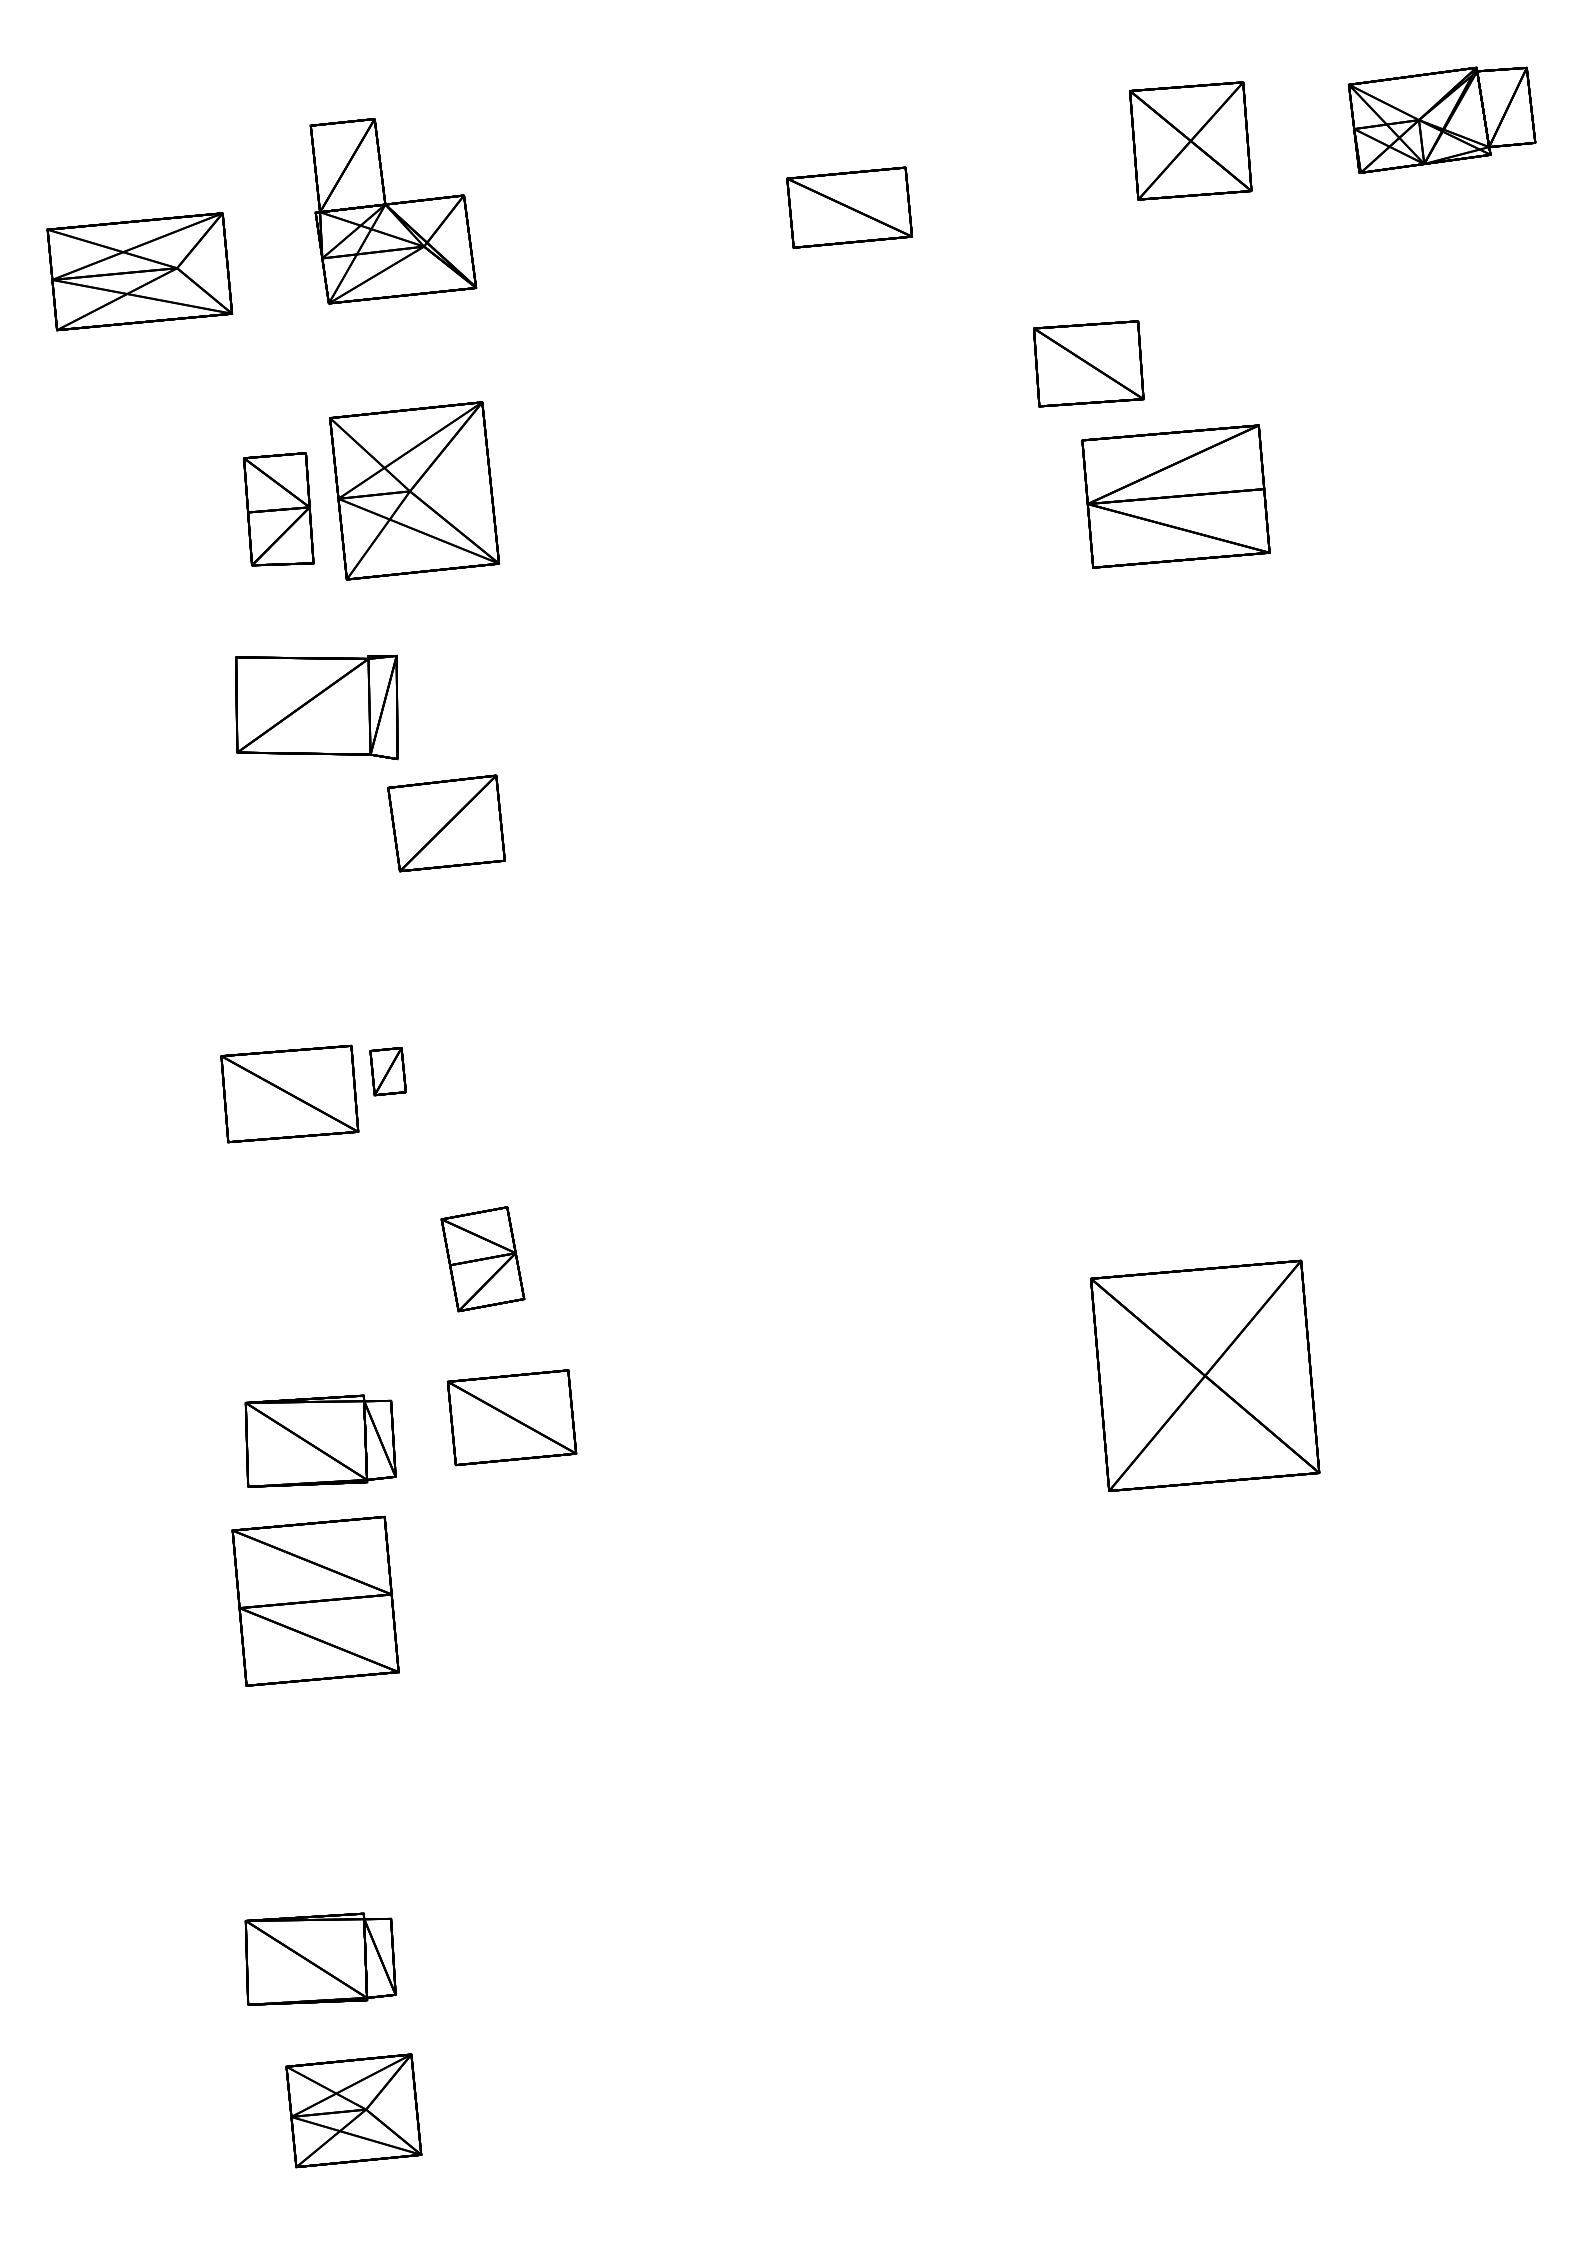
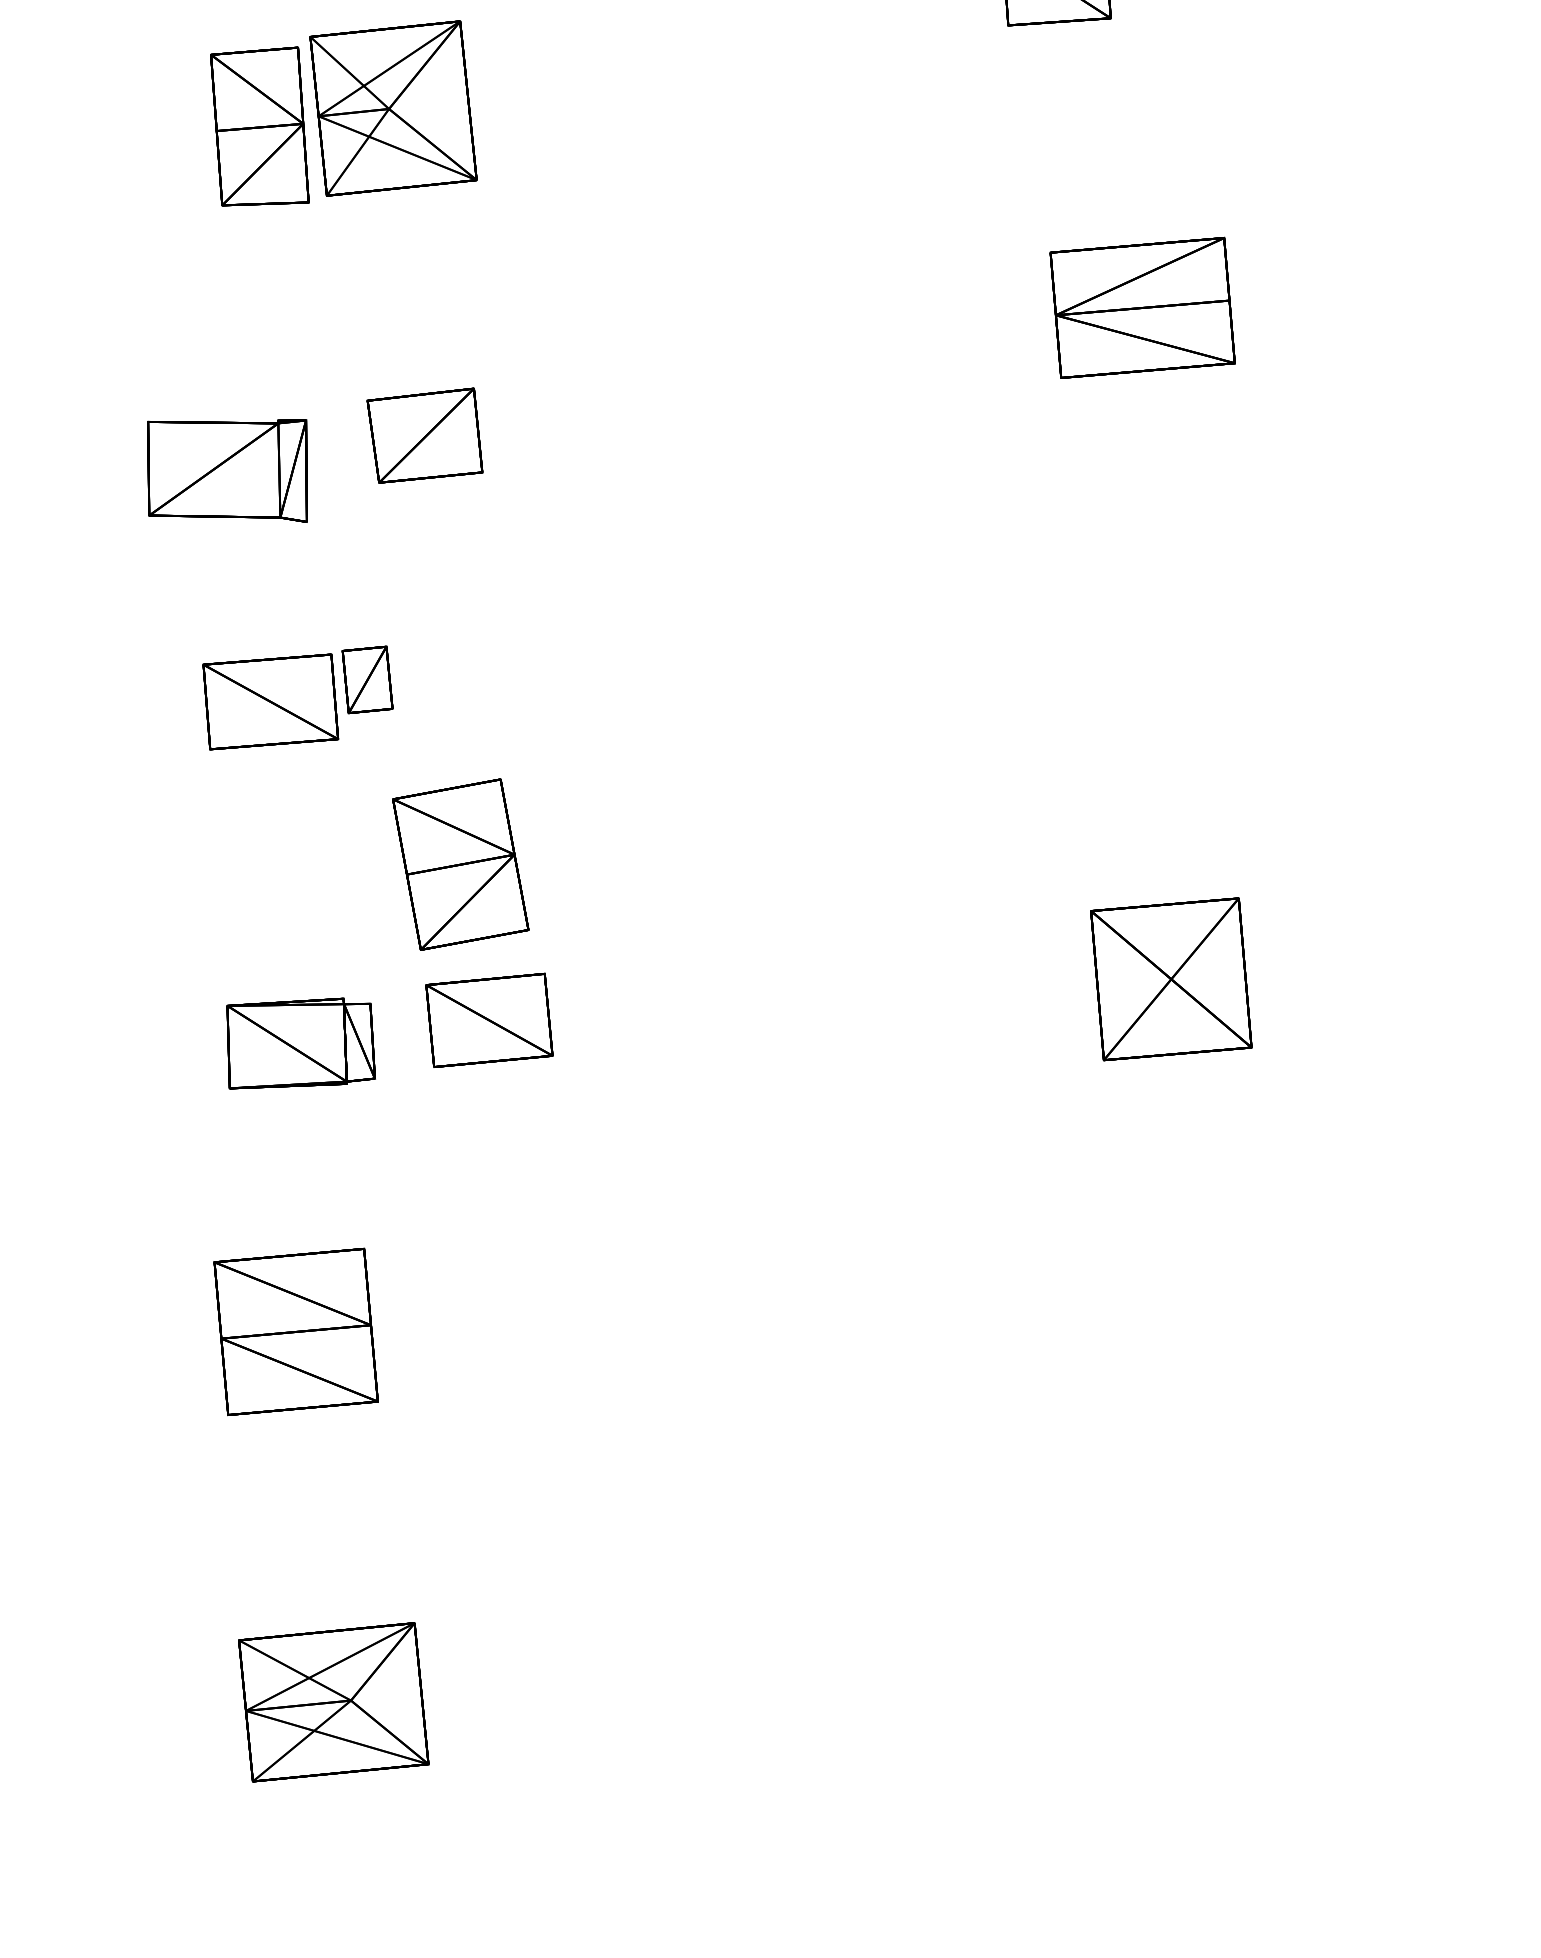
part: (1175, 496) -> (1142, 307), moved
part: (278, 509) -> (259, 126), size x1.43
part: (316, 707) -> (227, 471), moved
part: (387, 1071) -> (366, 679), size x1.43
part: (482, 1258) -> (460, 863), size x1.67
part: (1204, 1375) -> (1170, 978), size x0.71
part: (315, 1600) -> (296, 1331), moved
part: (320, 1958) -> (300, 1552), removed
part: (353, 2110) -> (333, 1702), size x1.43

